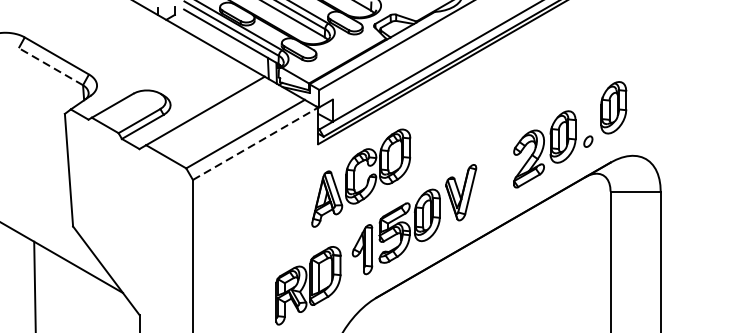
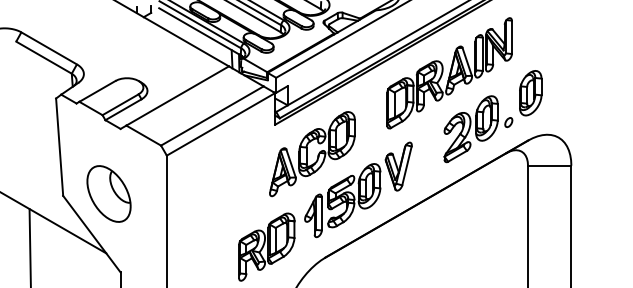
line: (50, 66) -> (43, 57), dashed -> solid
part: (519, 84) -> (449, 73), added
line: (256, 143) -> (221, 124), dashed -> solid
part: (125, 223) -> (108, 193), added

